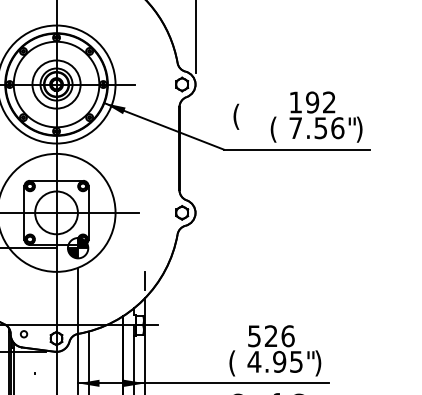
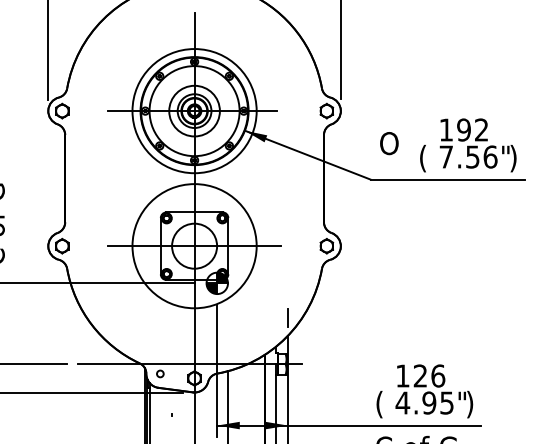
text: (241, 116) -> (389, 144), ( -> O
text: (254, 335) -> (402, 375), 526 -> 126

